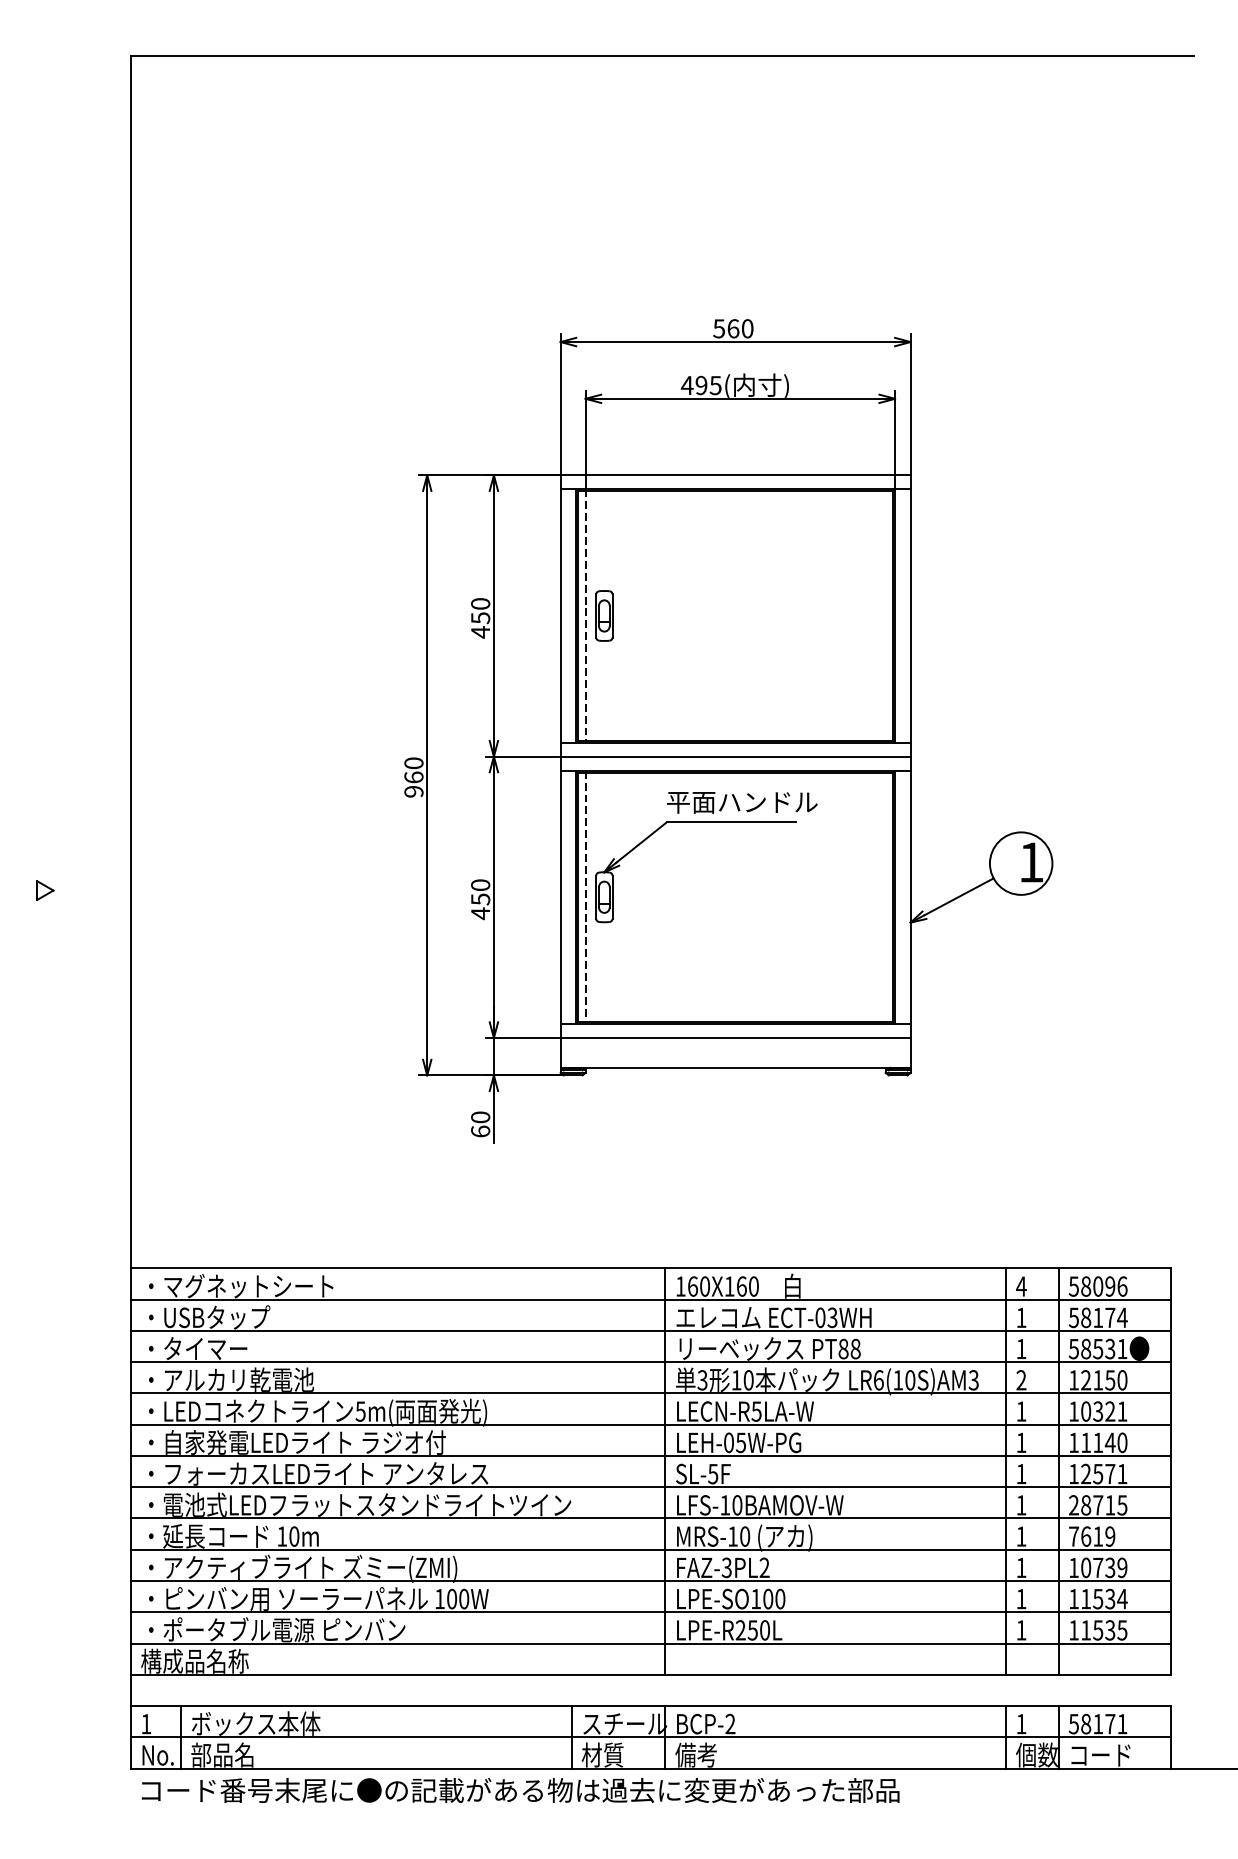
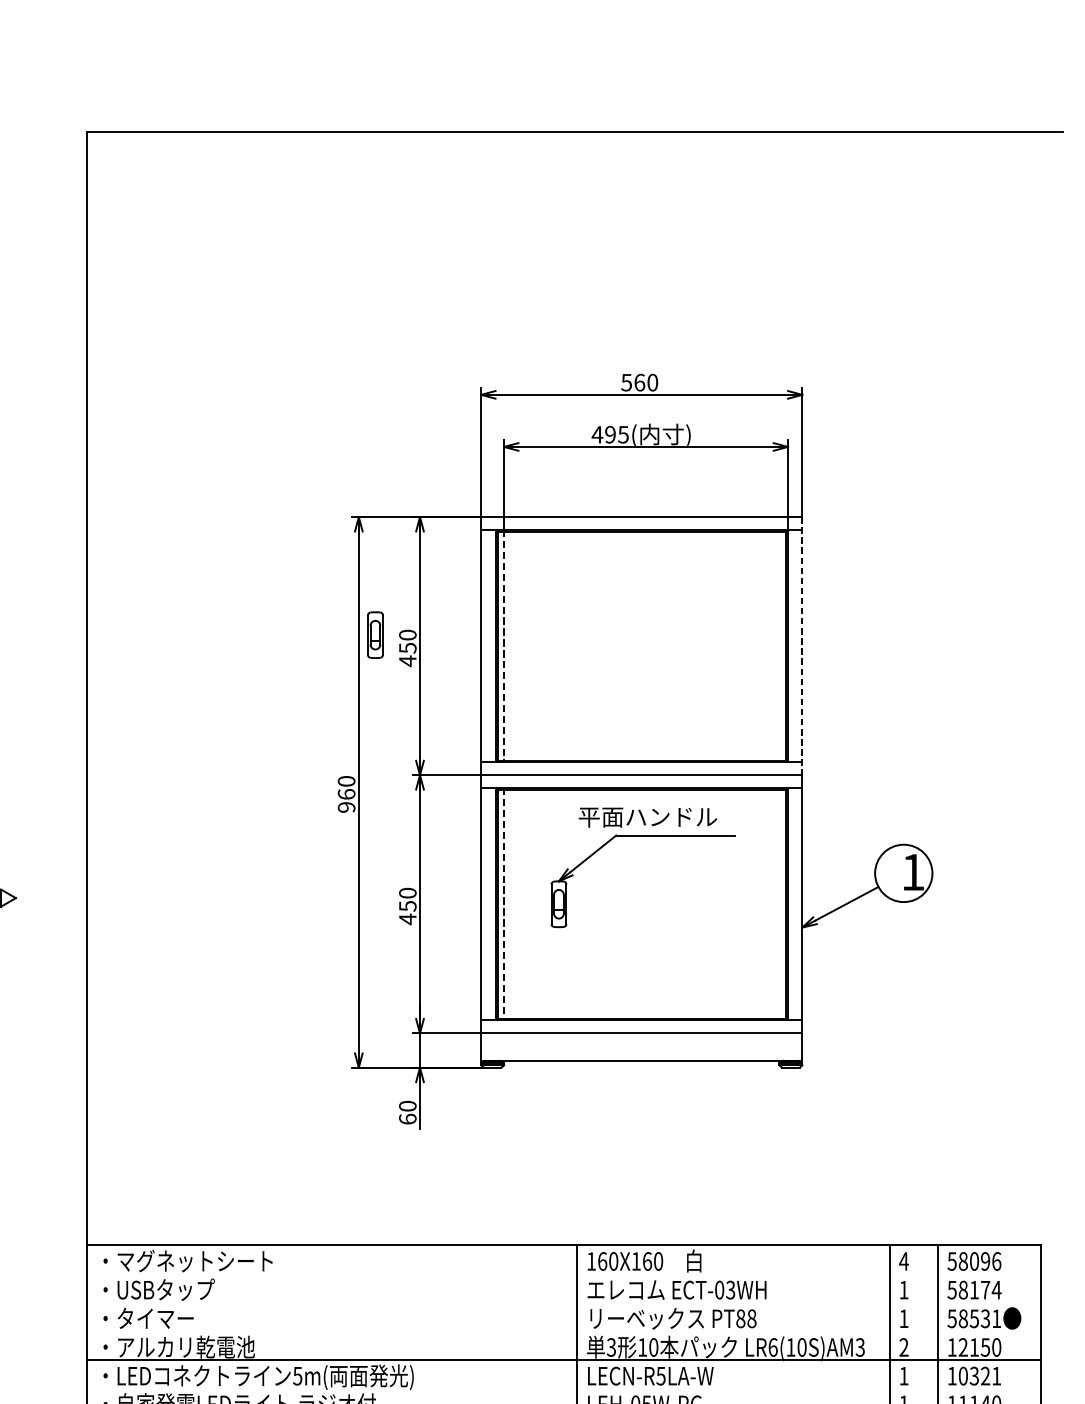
part: (604, 615) -> (375, 634), moved
line: (910, 615) -> (802, 645), solid -> dashed
part: (695, 822) -> (642, 835), moved
line: (650, 1299) -> (563, 1273), removed
line: (650, 1330) -> (563, 1301), removed
line: (650, 1362) -> (563, 1331), removed
line: (650, 1424) -> (563, 1388), removed

